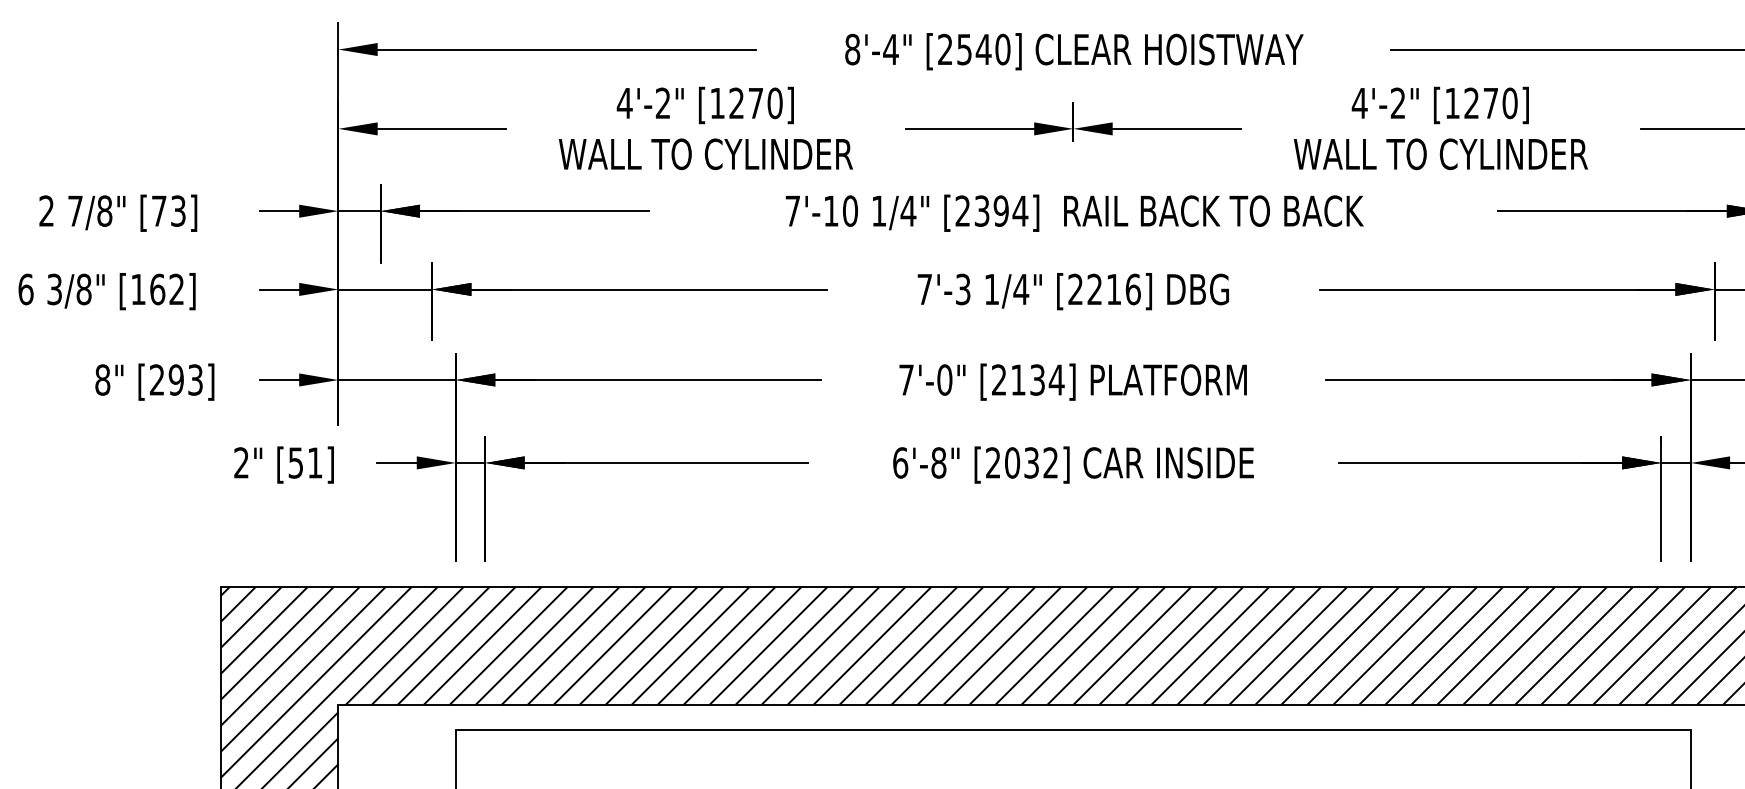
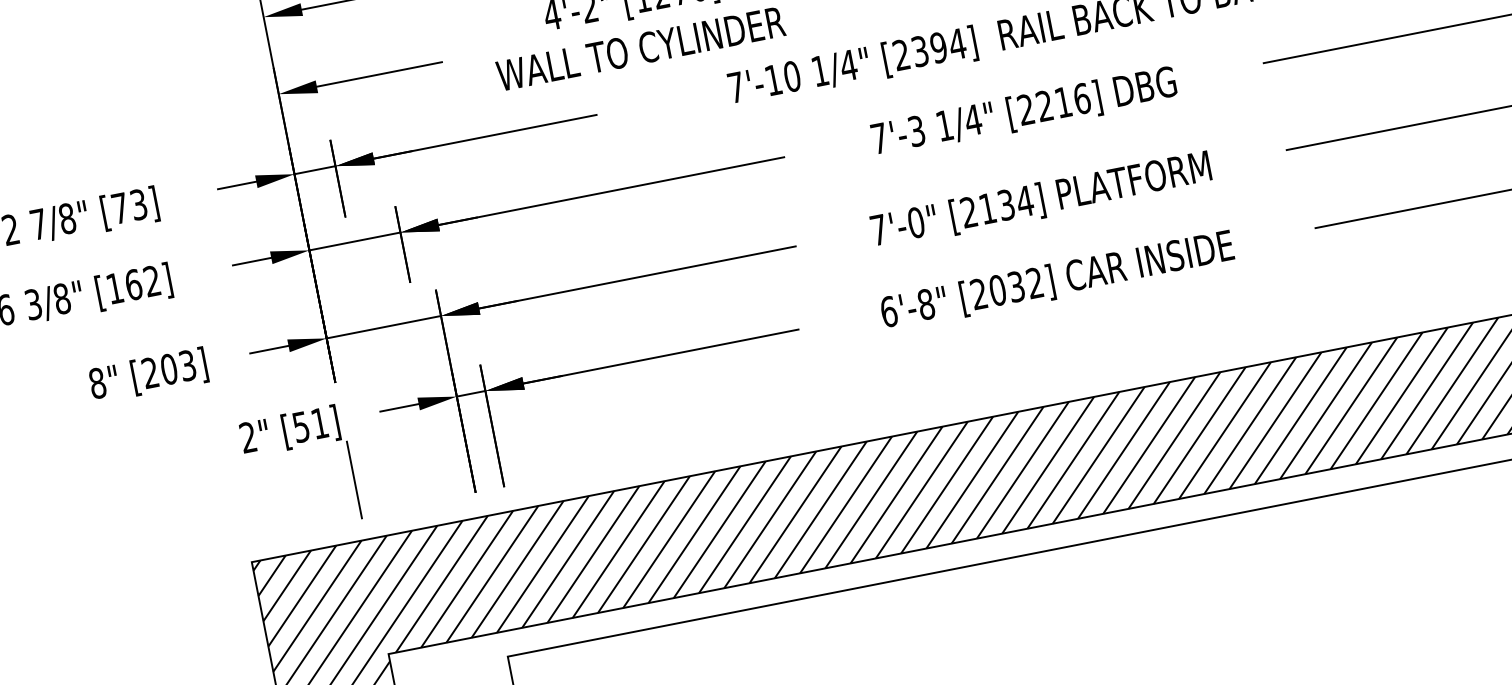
text: (175, 379) -> (168, 368), [293] -> [203]
line: (338, 525) -> (354, 479), added

